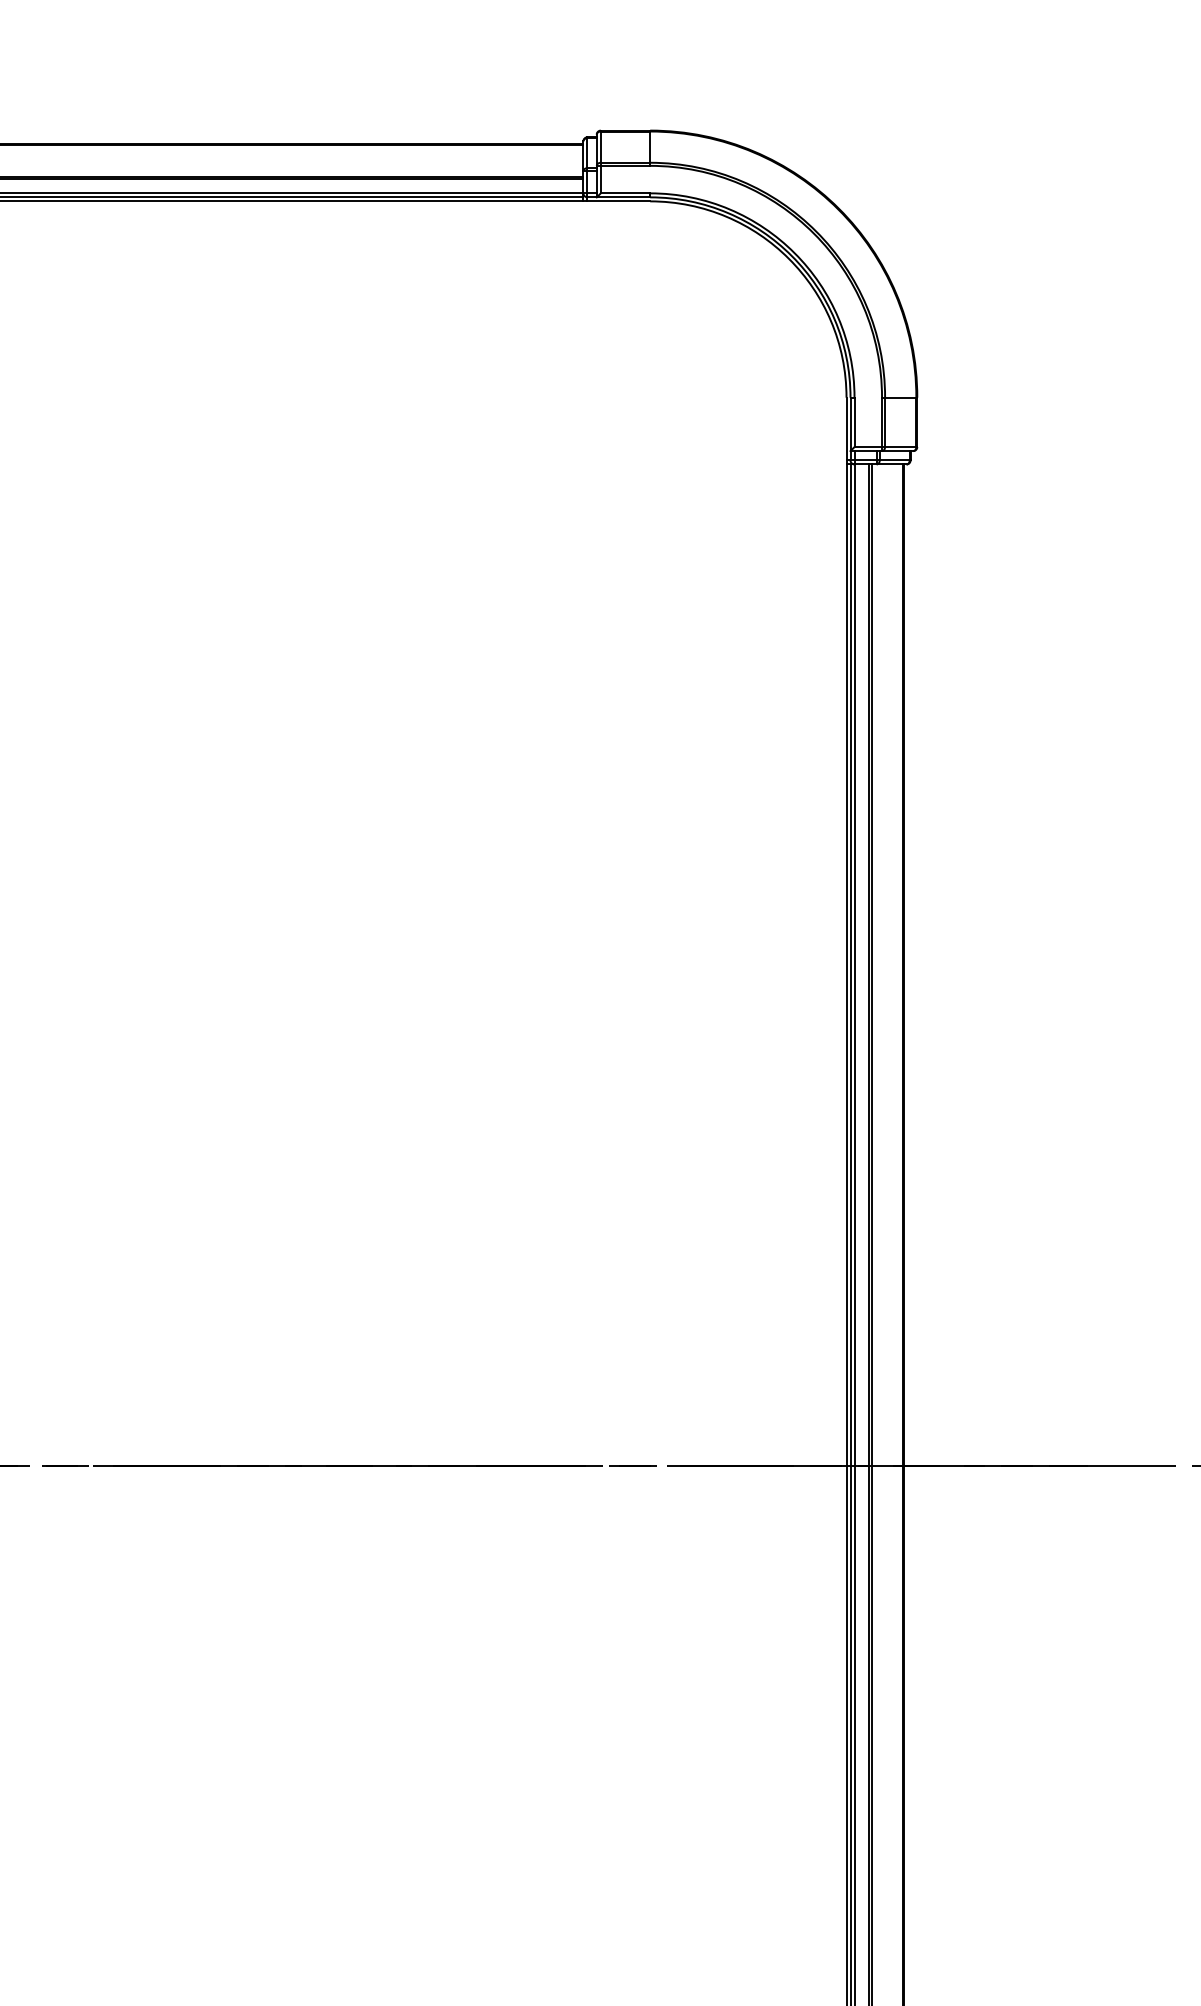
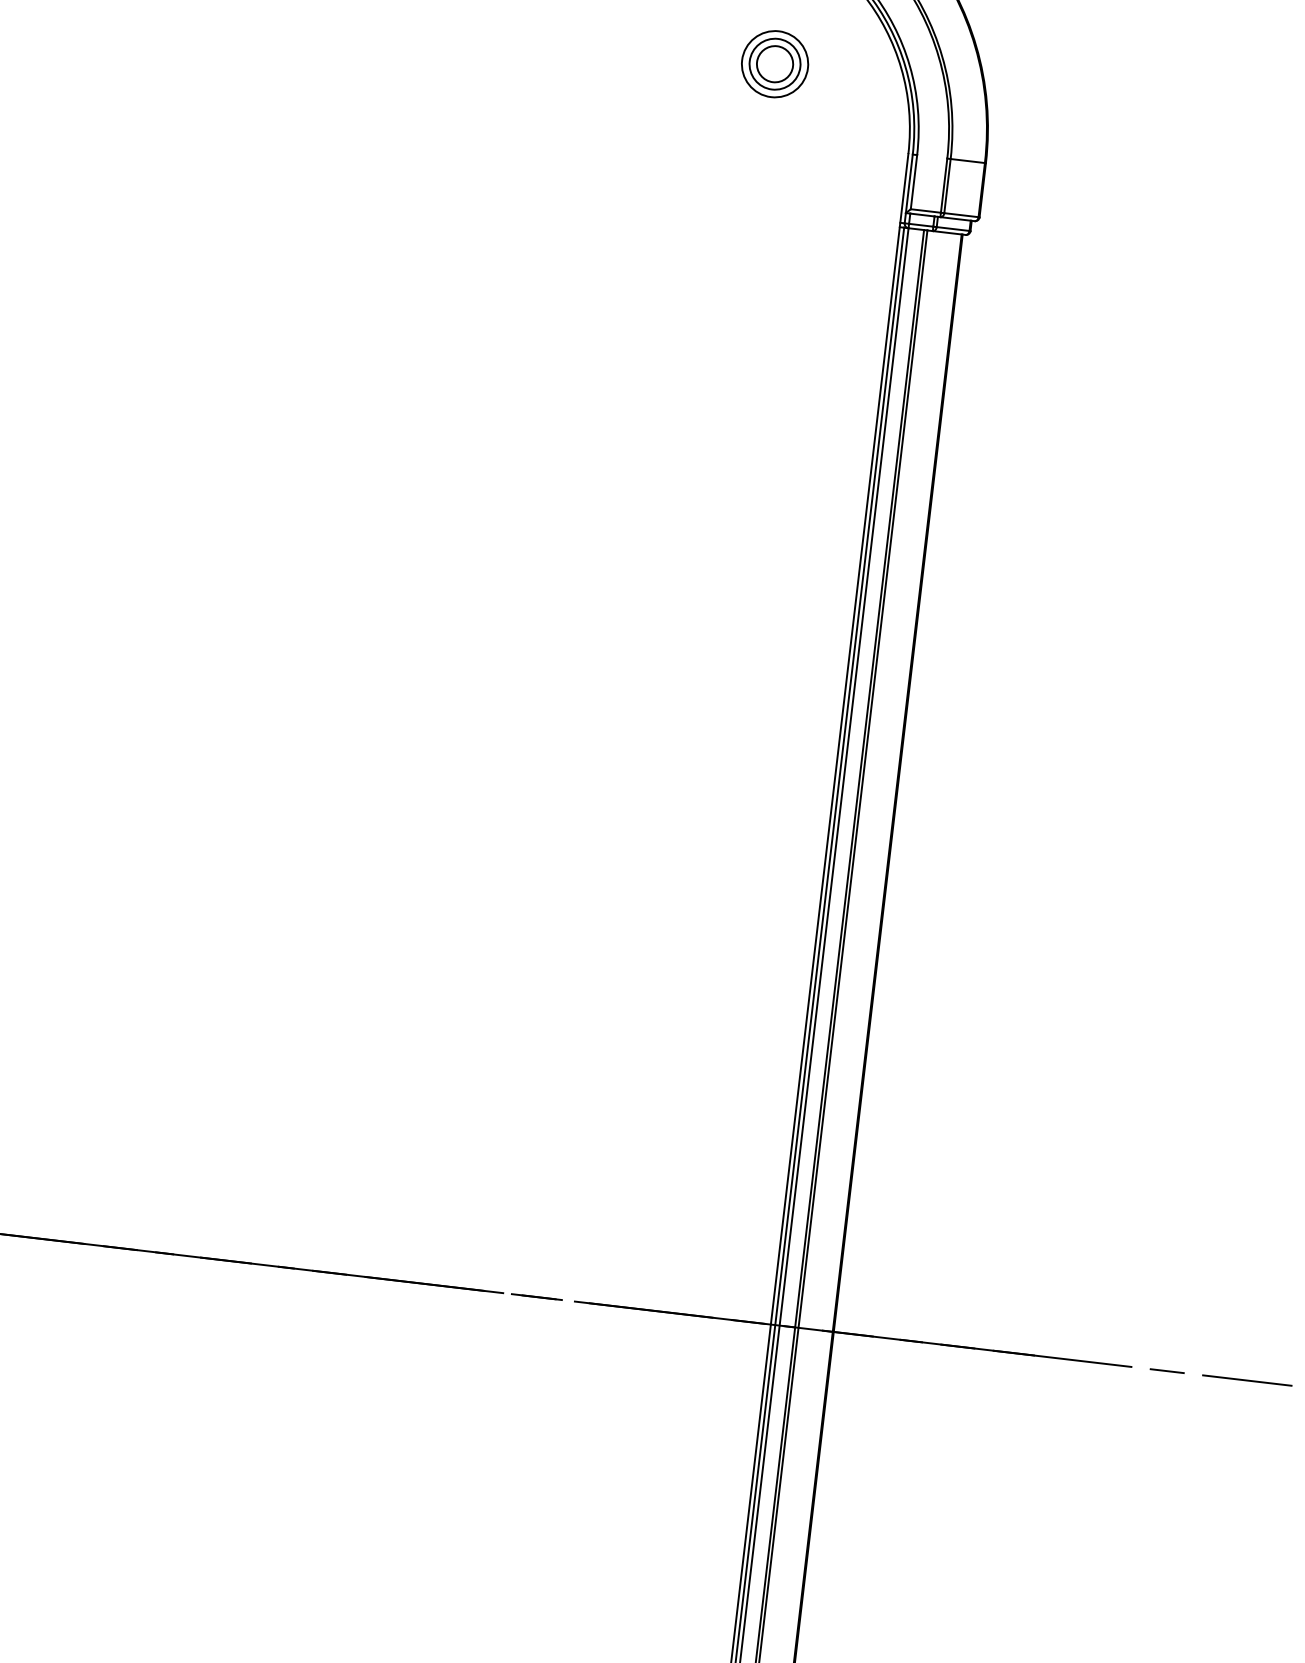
part: (716, 330) -> (774, 63), added

